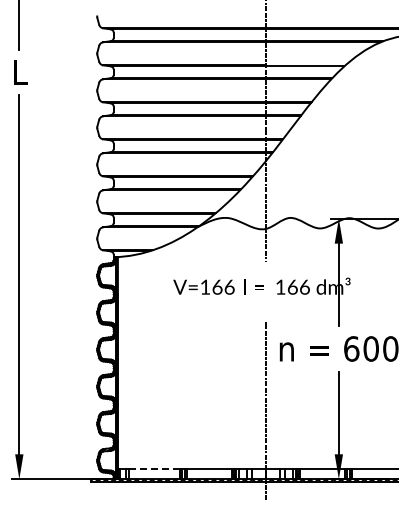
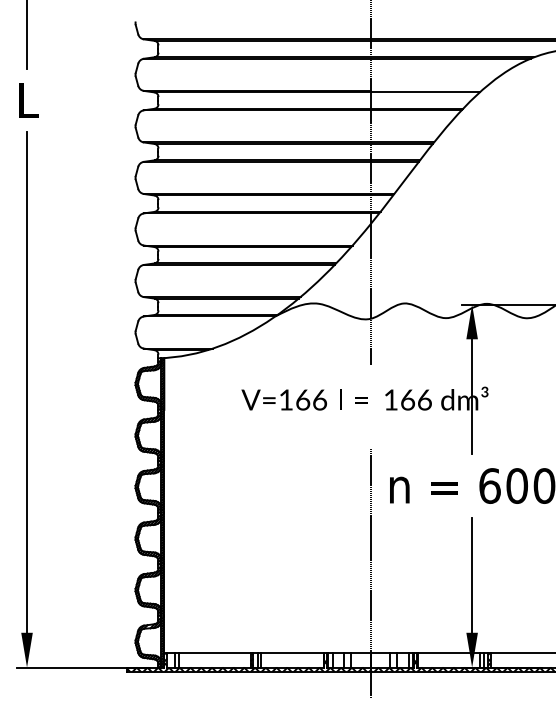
line: (154, 468) -> (215, 652), dashed -> solid

